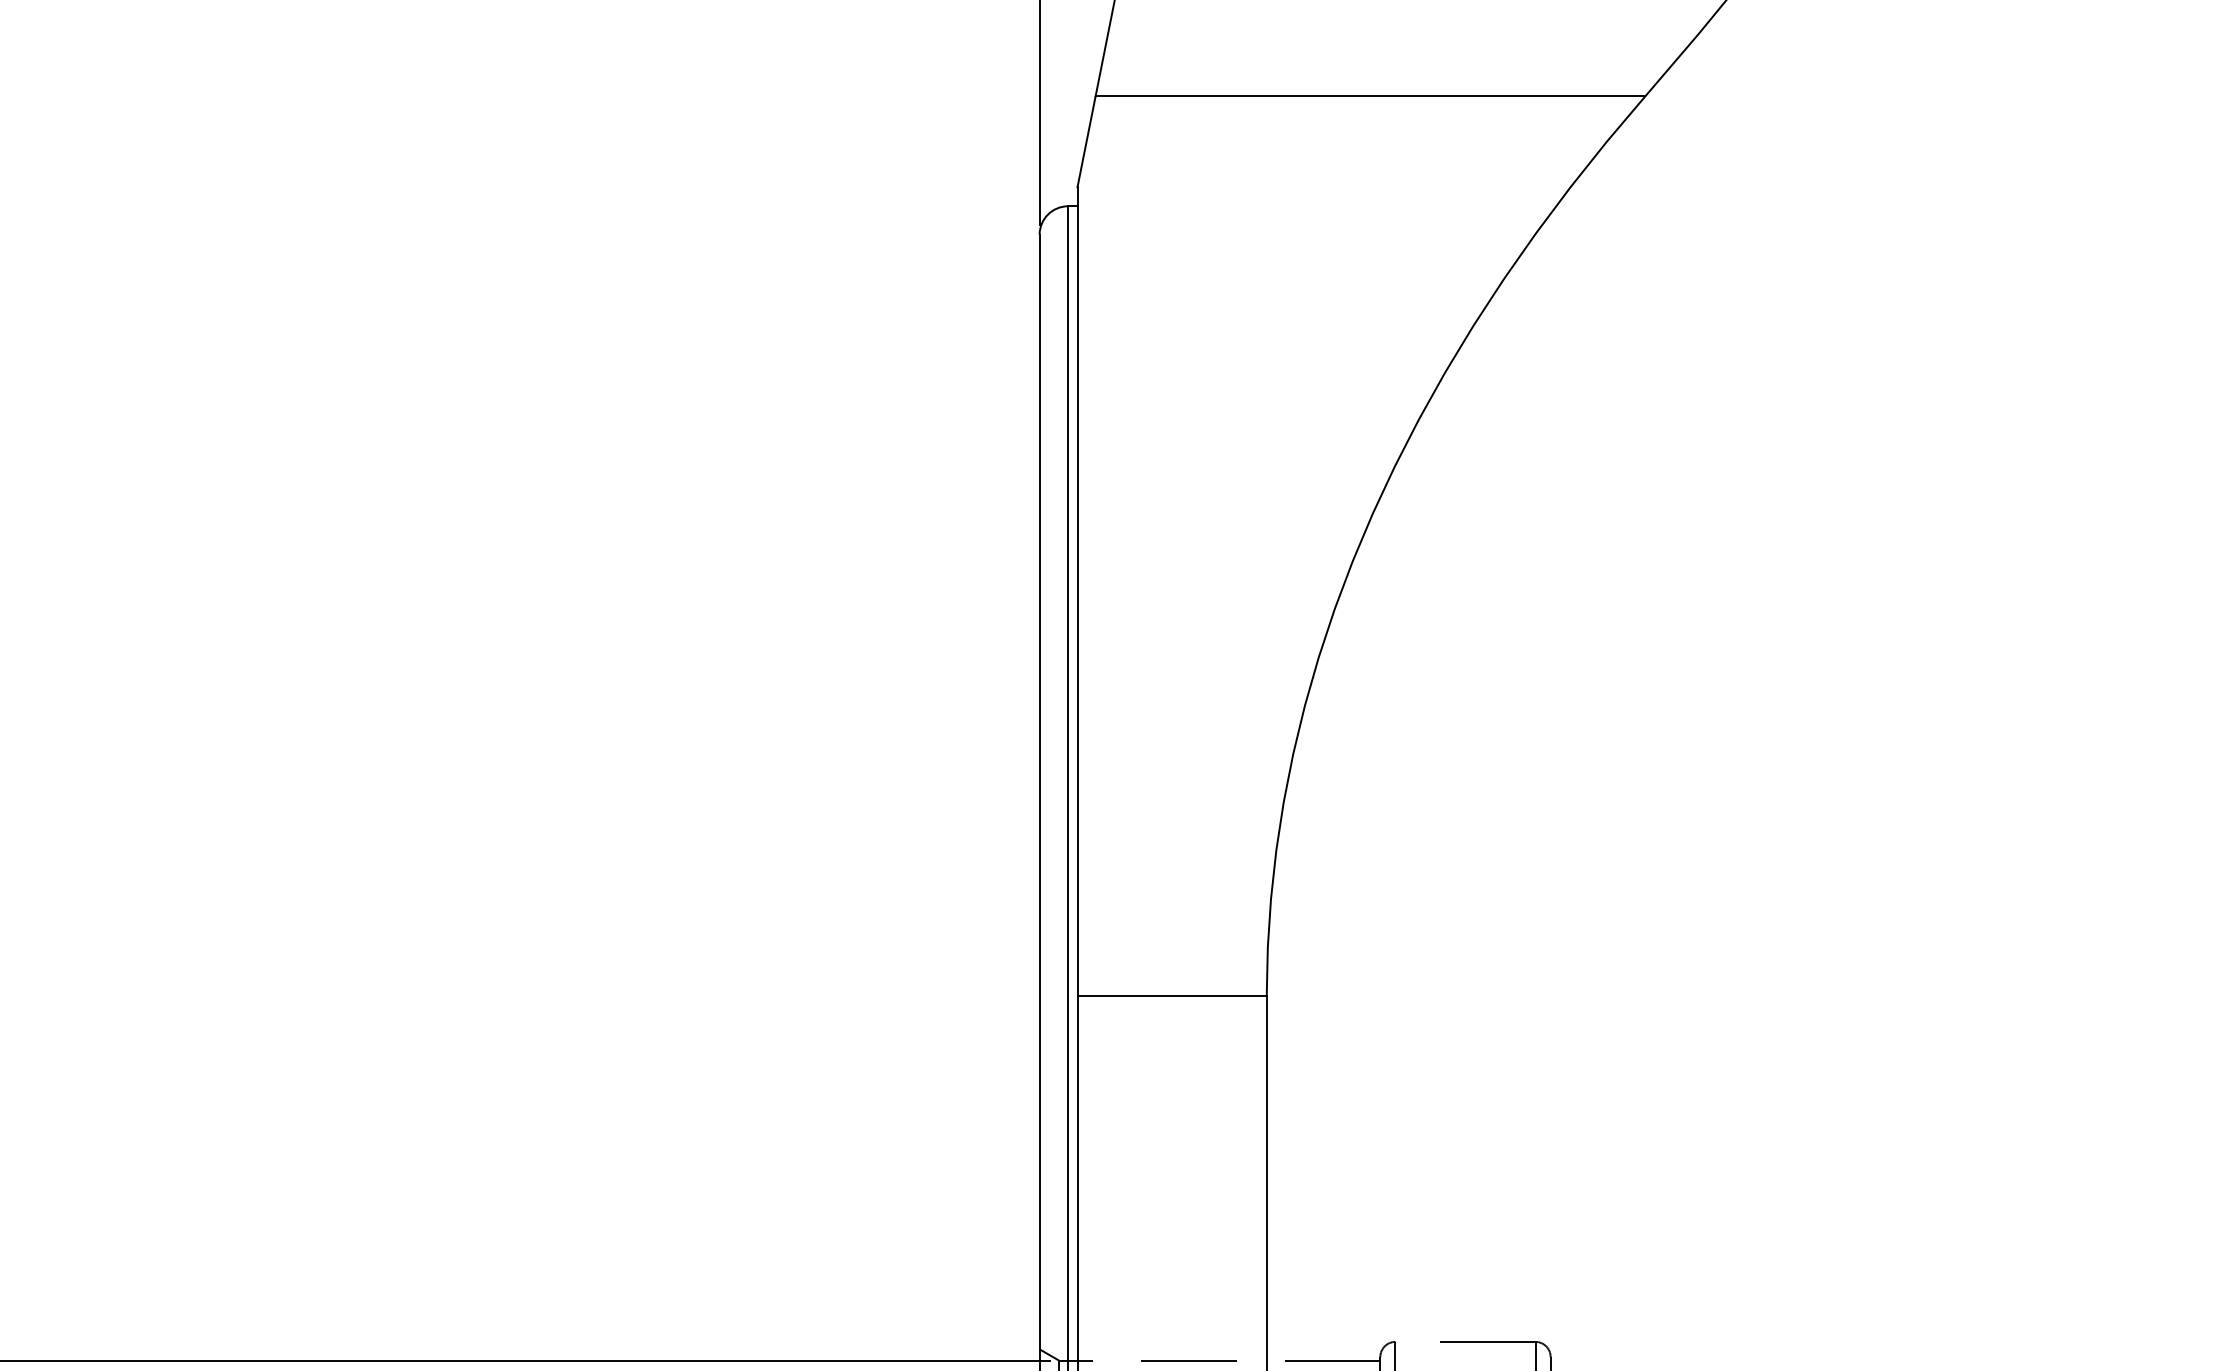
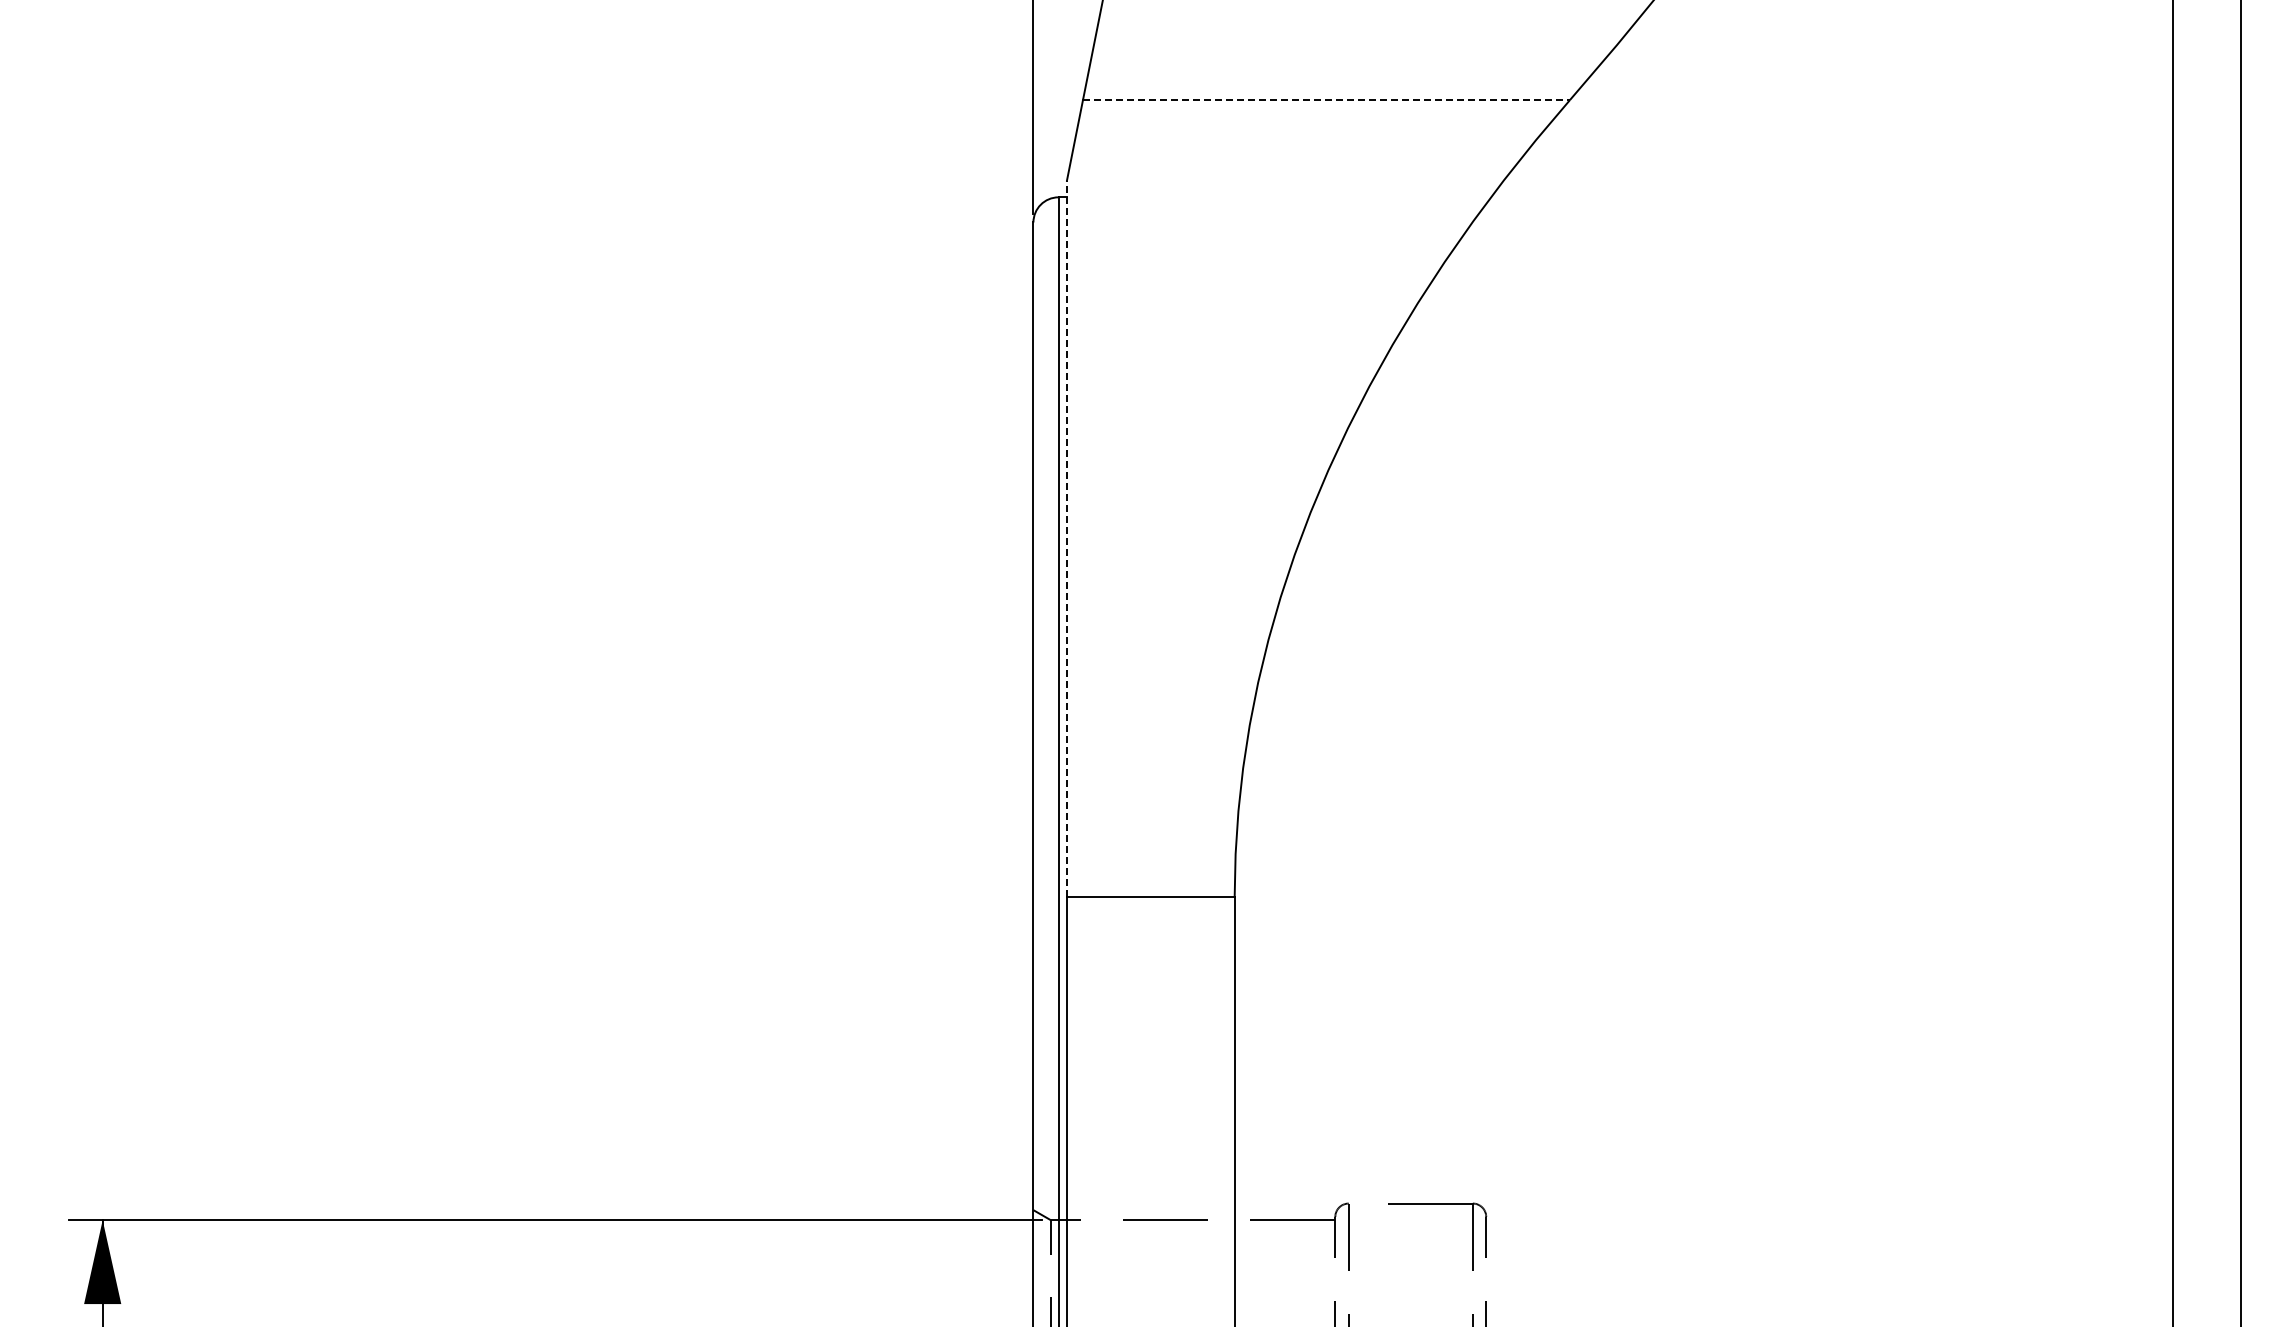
line: (1370, 95) -> (1326, 99), solid -> dashed
line: (1076, 591) -> (1066, 538), solid -> dashed

